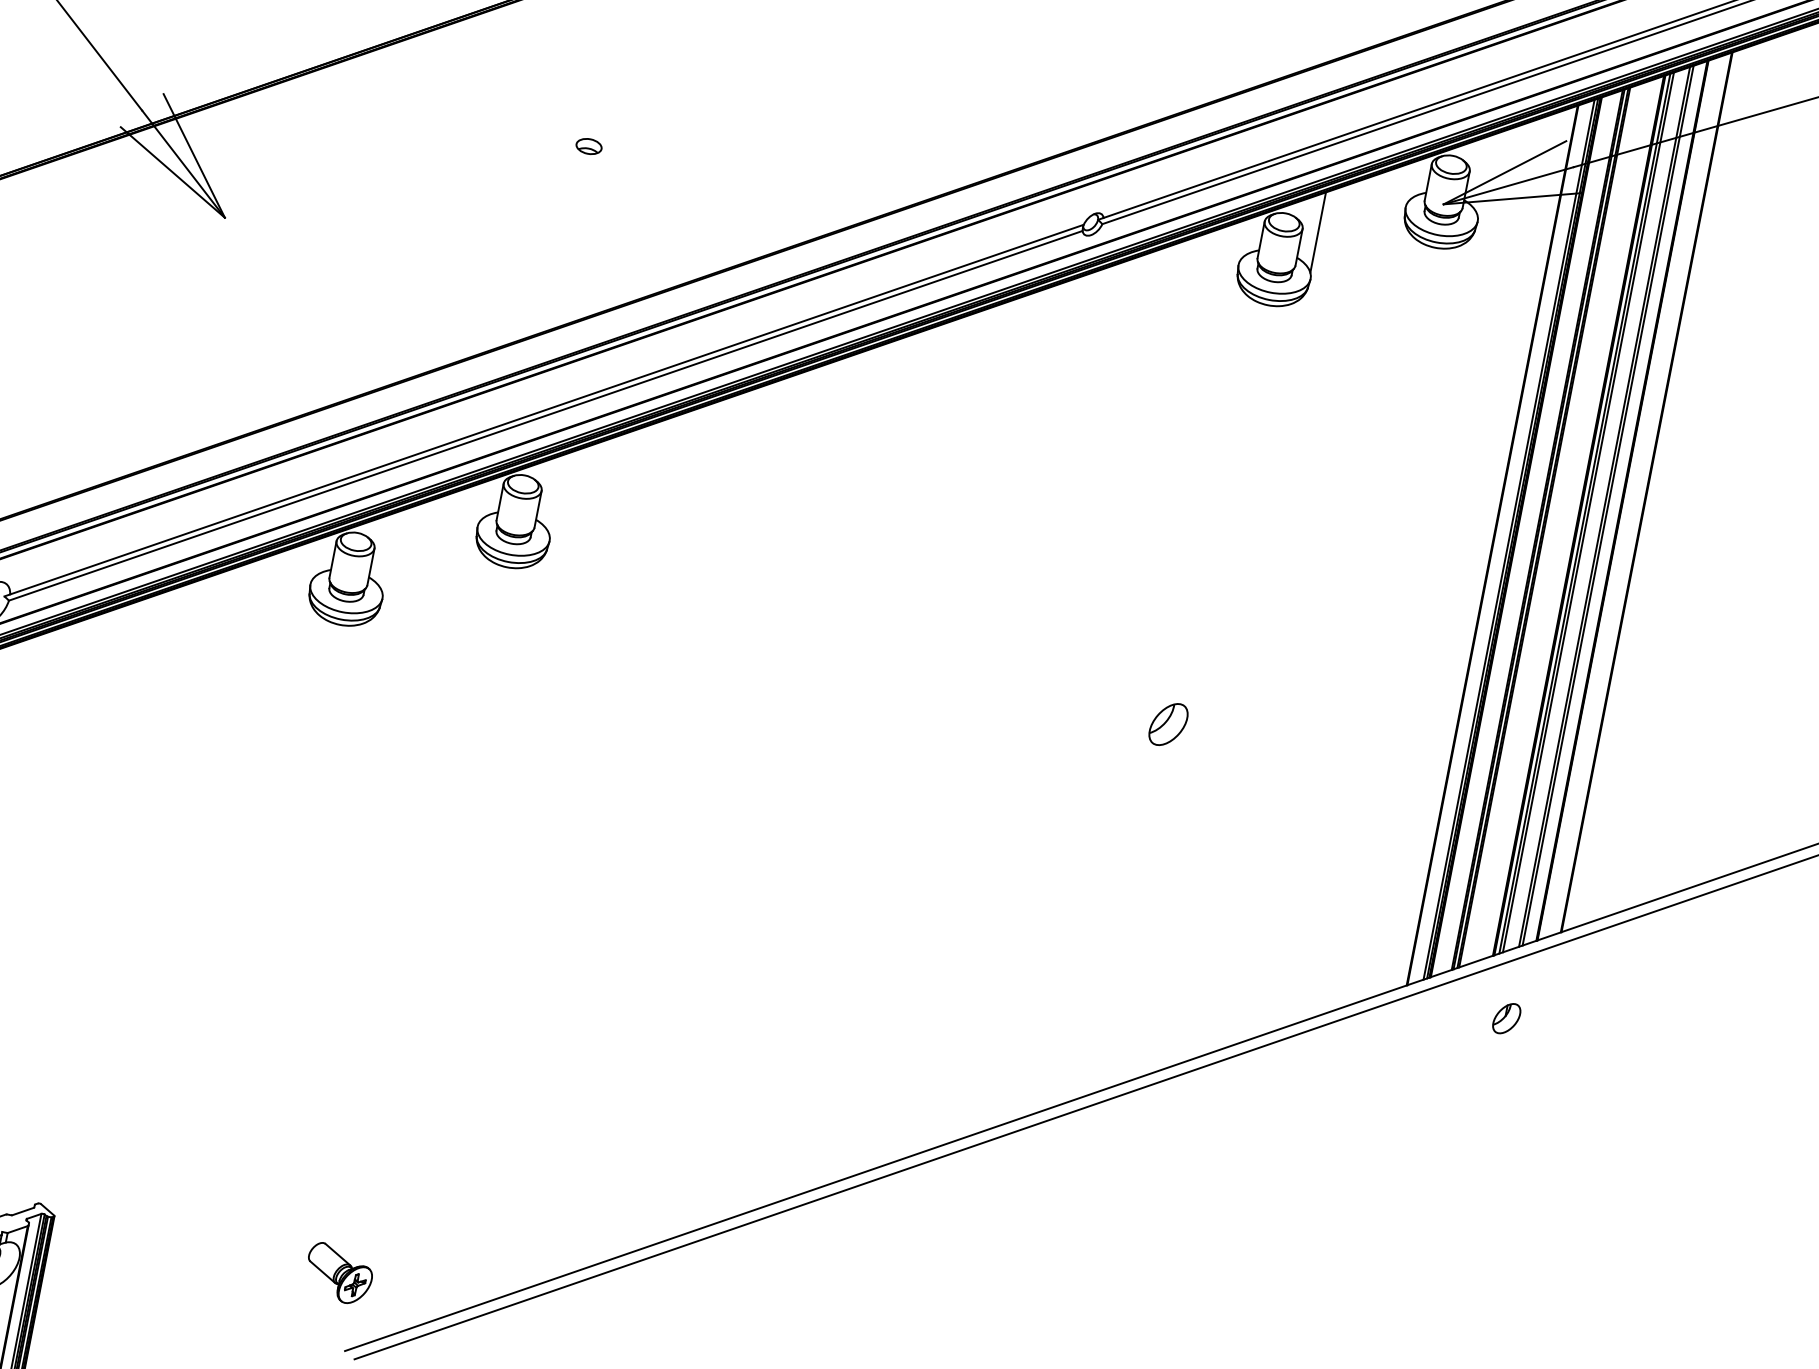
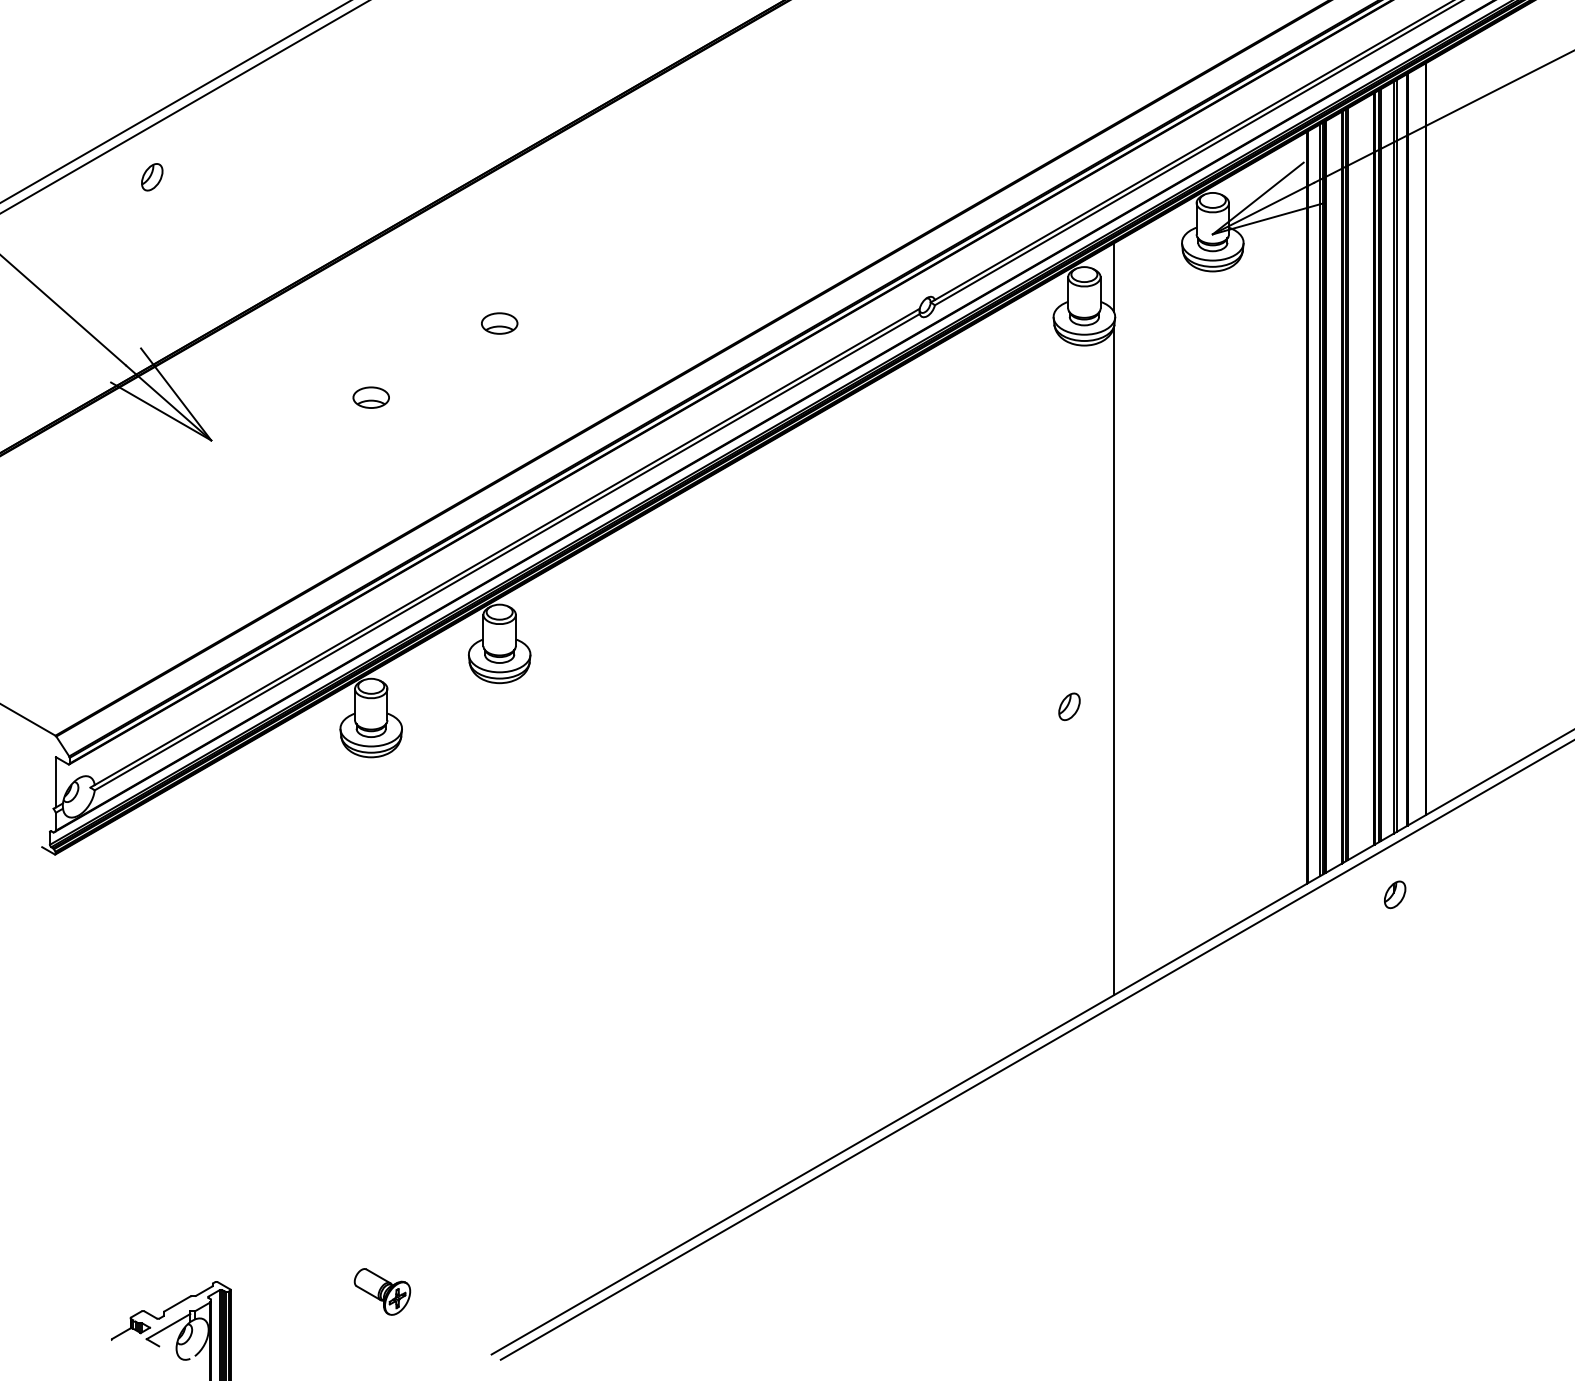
part: (588, 146) -> (499, 323), size x1.67
part: (420, 203) -> (370, 397), added
line: (1230, 681) -> (1113, 661), added
part: (1168, 724) -> (1069, 706), size x0.71
part: (339, 1273) -> (382, 1291), moved

